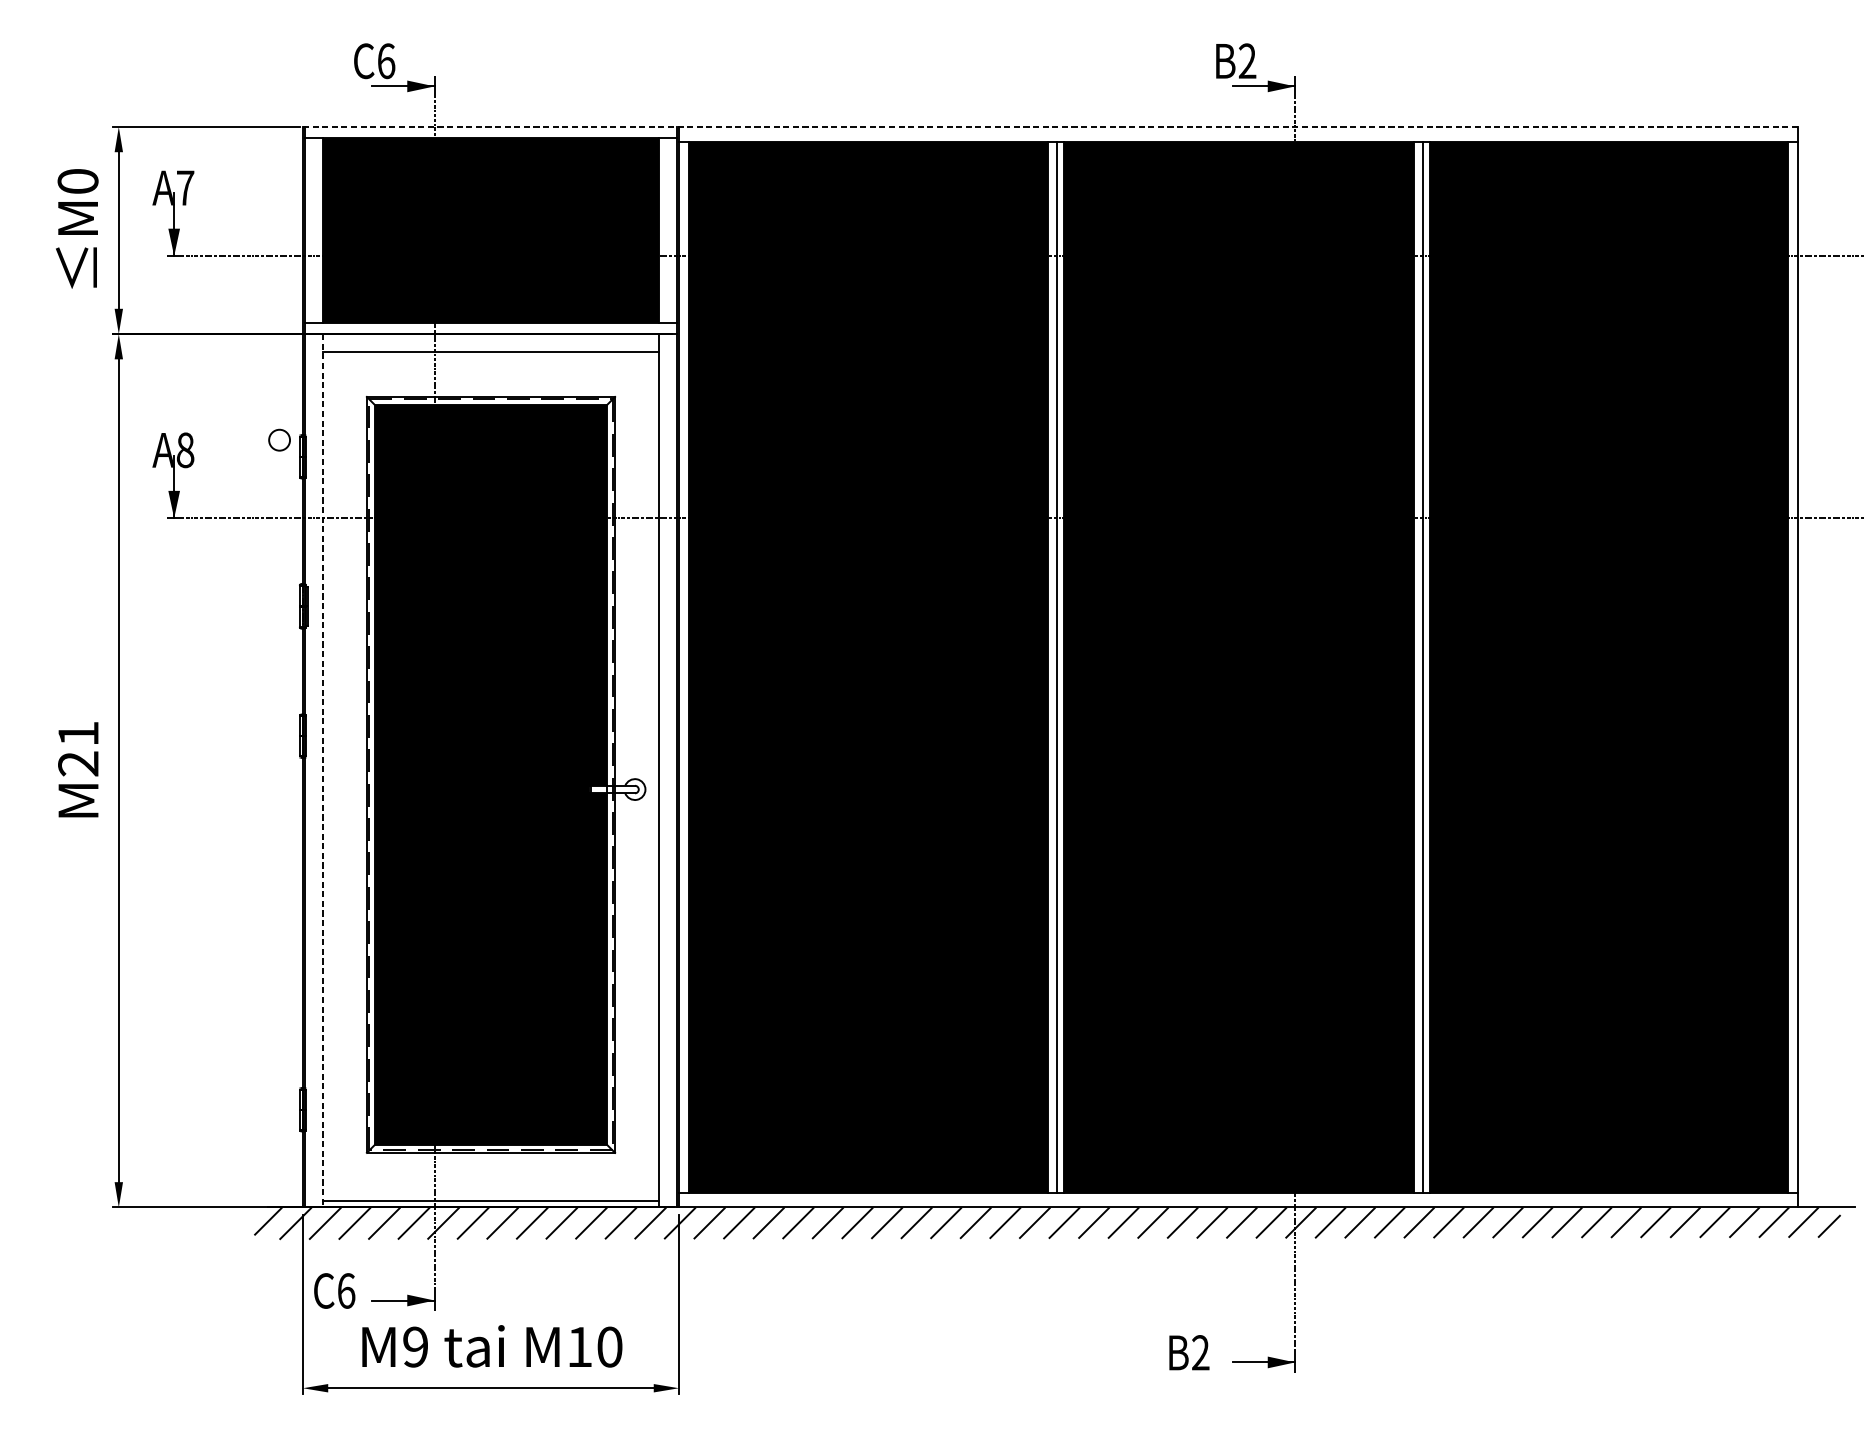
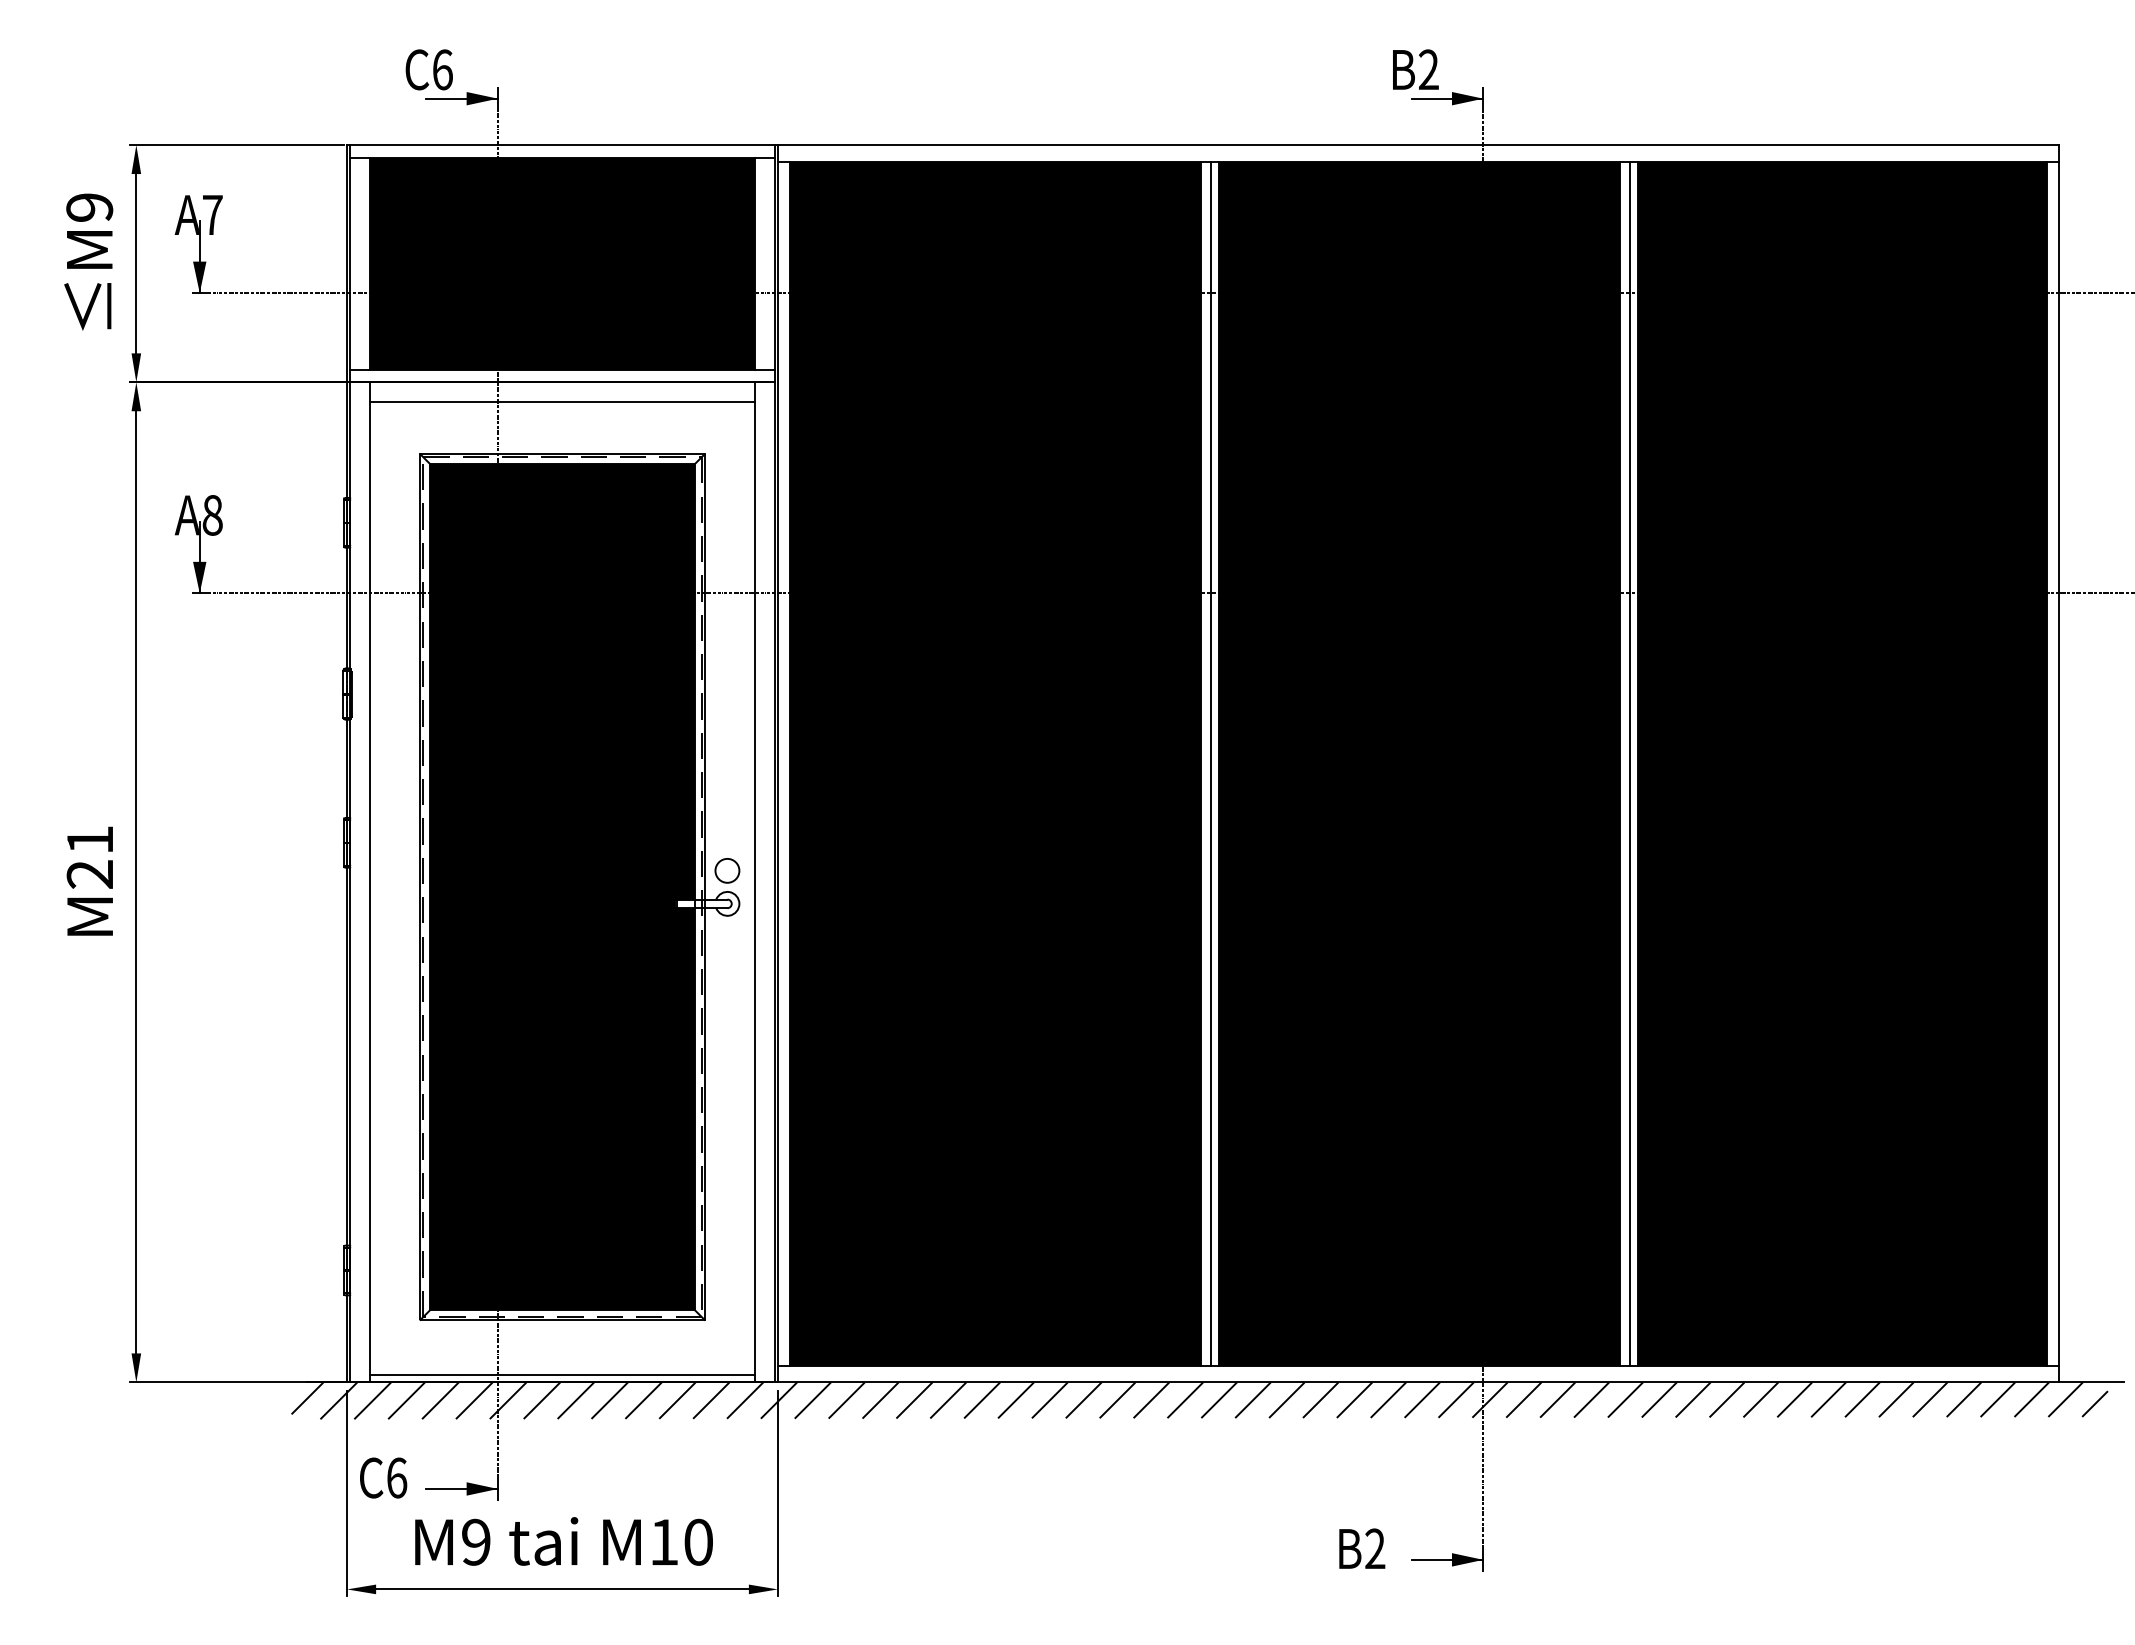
line: (1050, 127) -> (1203, 145), dashed -> solid
text: (77, 181) -> (89, 207), M0 -> M9
circle: (279, 439) -> (727, 870), moved
line: (322, 770) -> (369, 882), dashed -> solid

